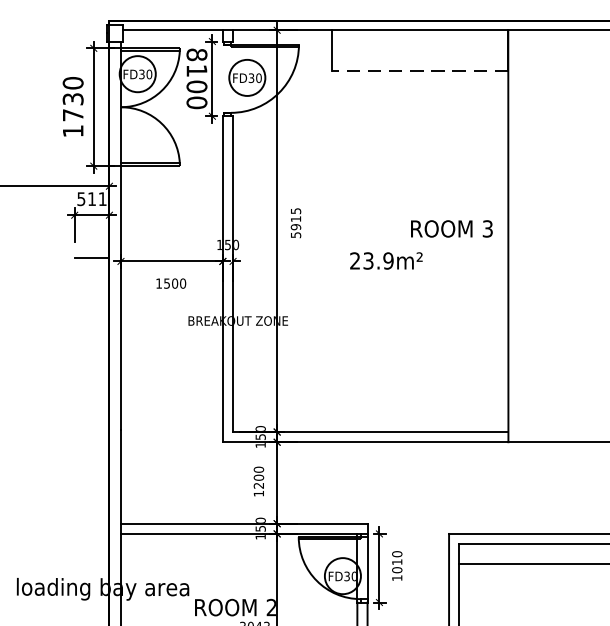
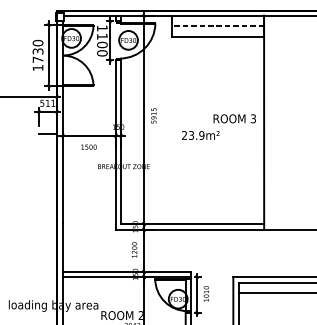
line: (420, 51) -> (218, 26), added
text: (197, 55) -> (102, 28), 8100 -> 1100
line: (420, 70) -> (218, 36), dashed -> solid

